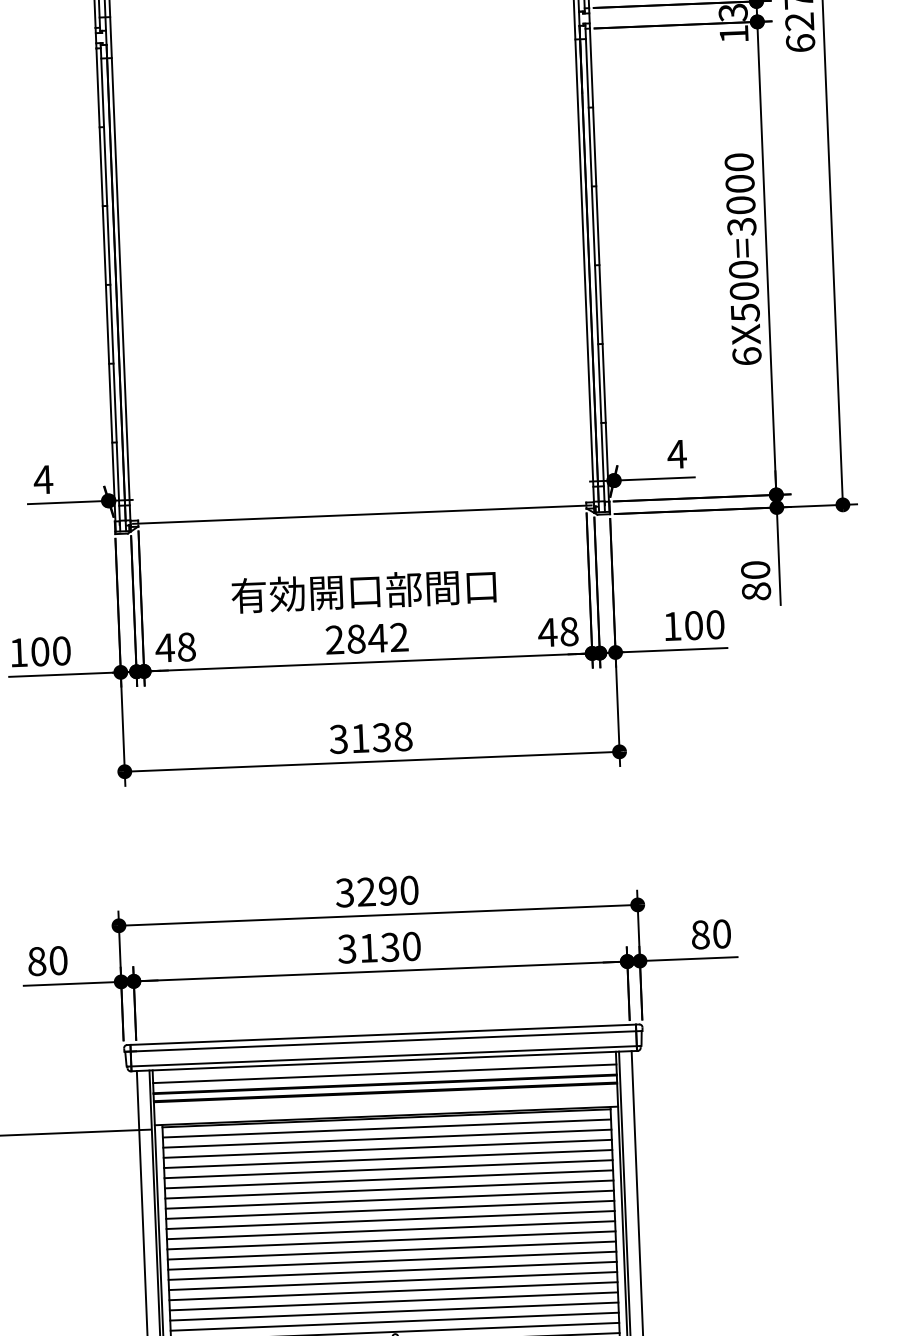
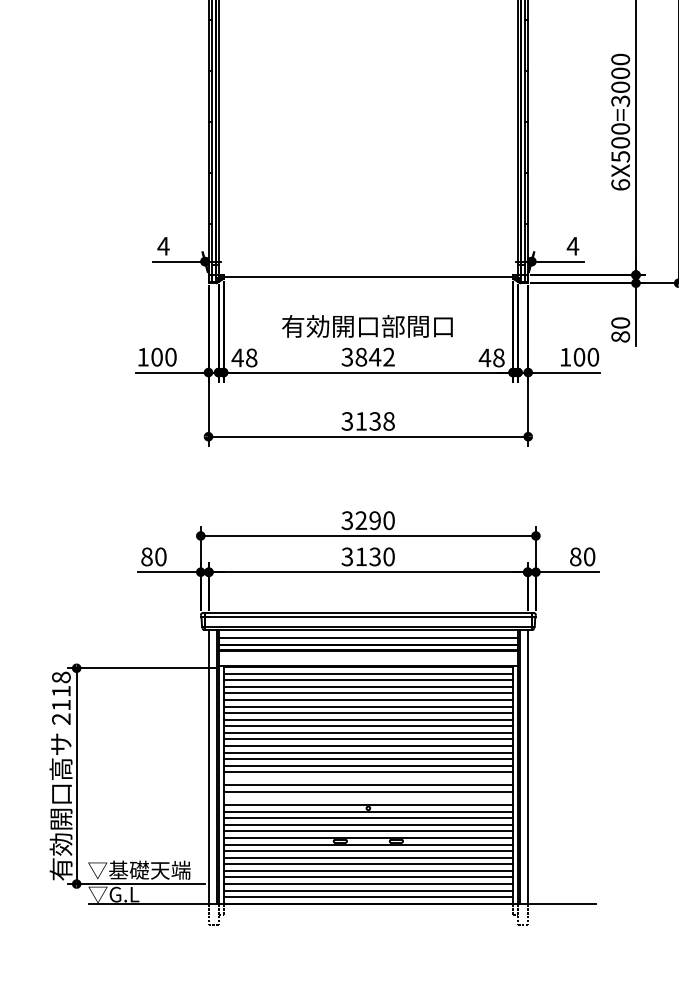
text: (334, 640) -> (347, 357), 2842 -> 3842
line: (393, 1290) -> (368, 778), removed
line: (394, 1321) -> (368, 798), removed

